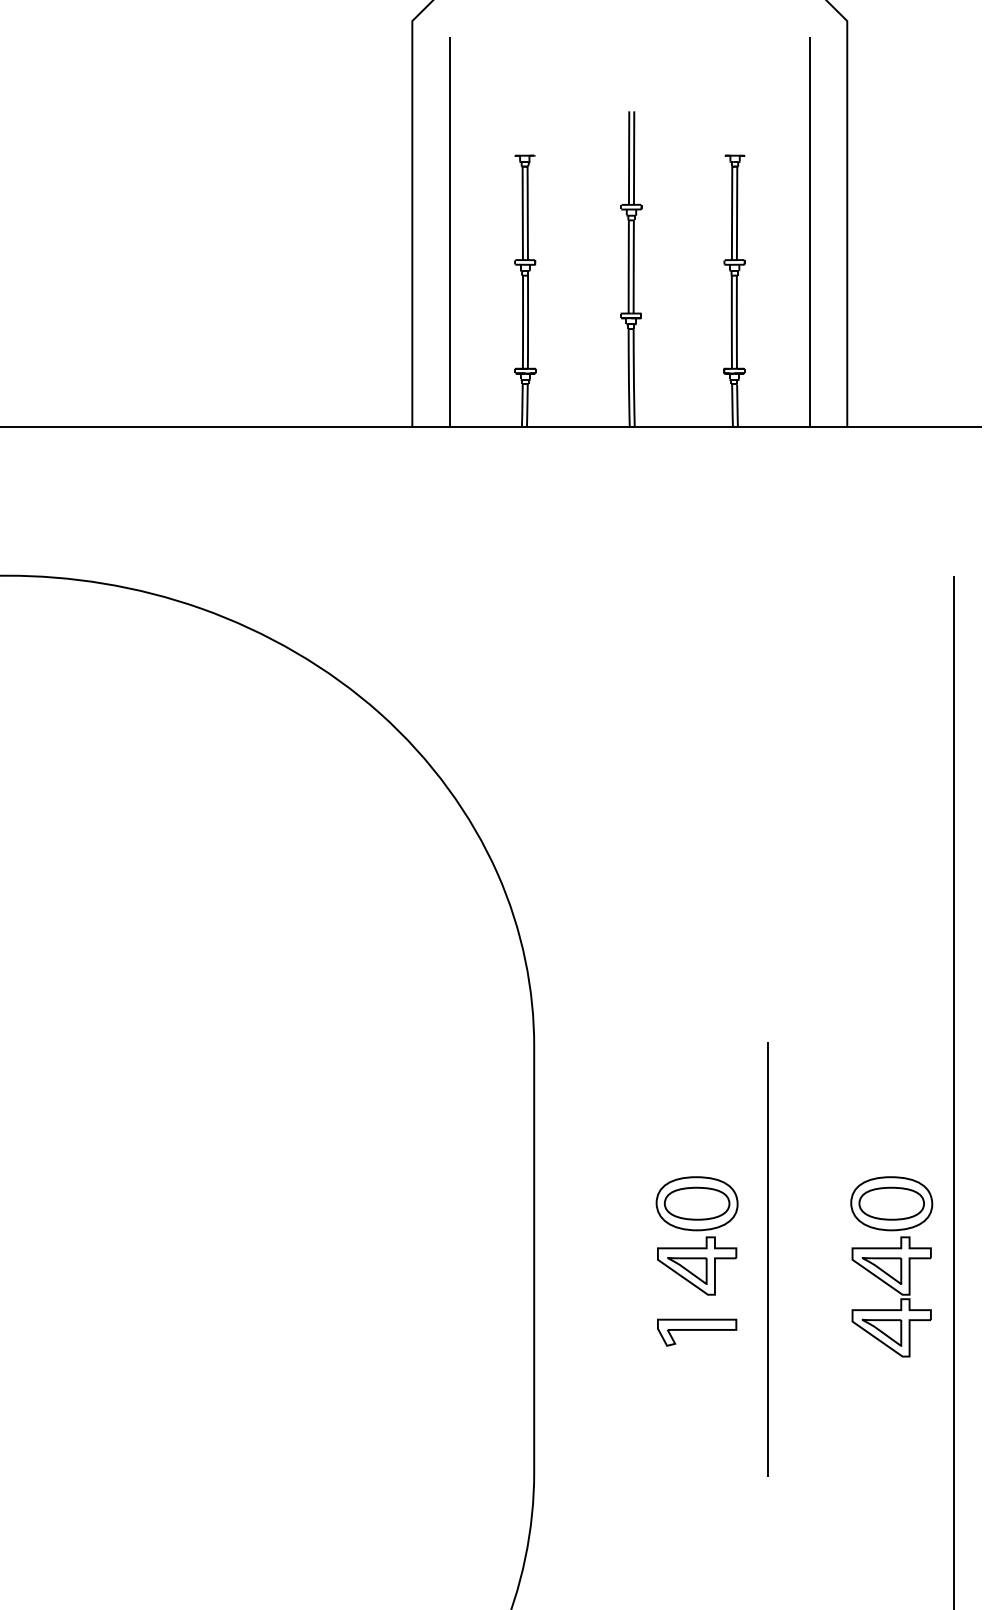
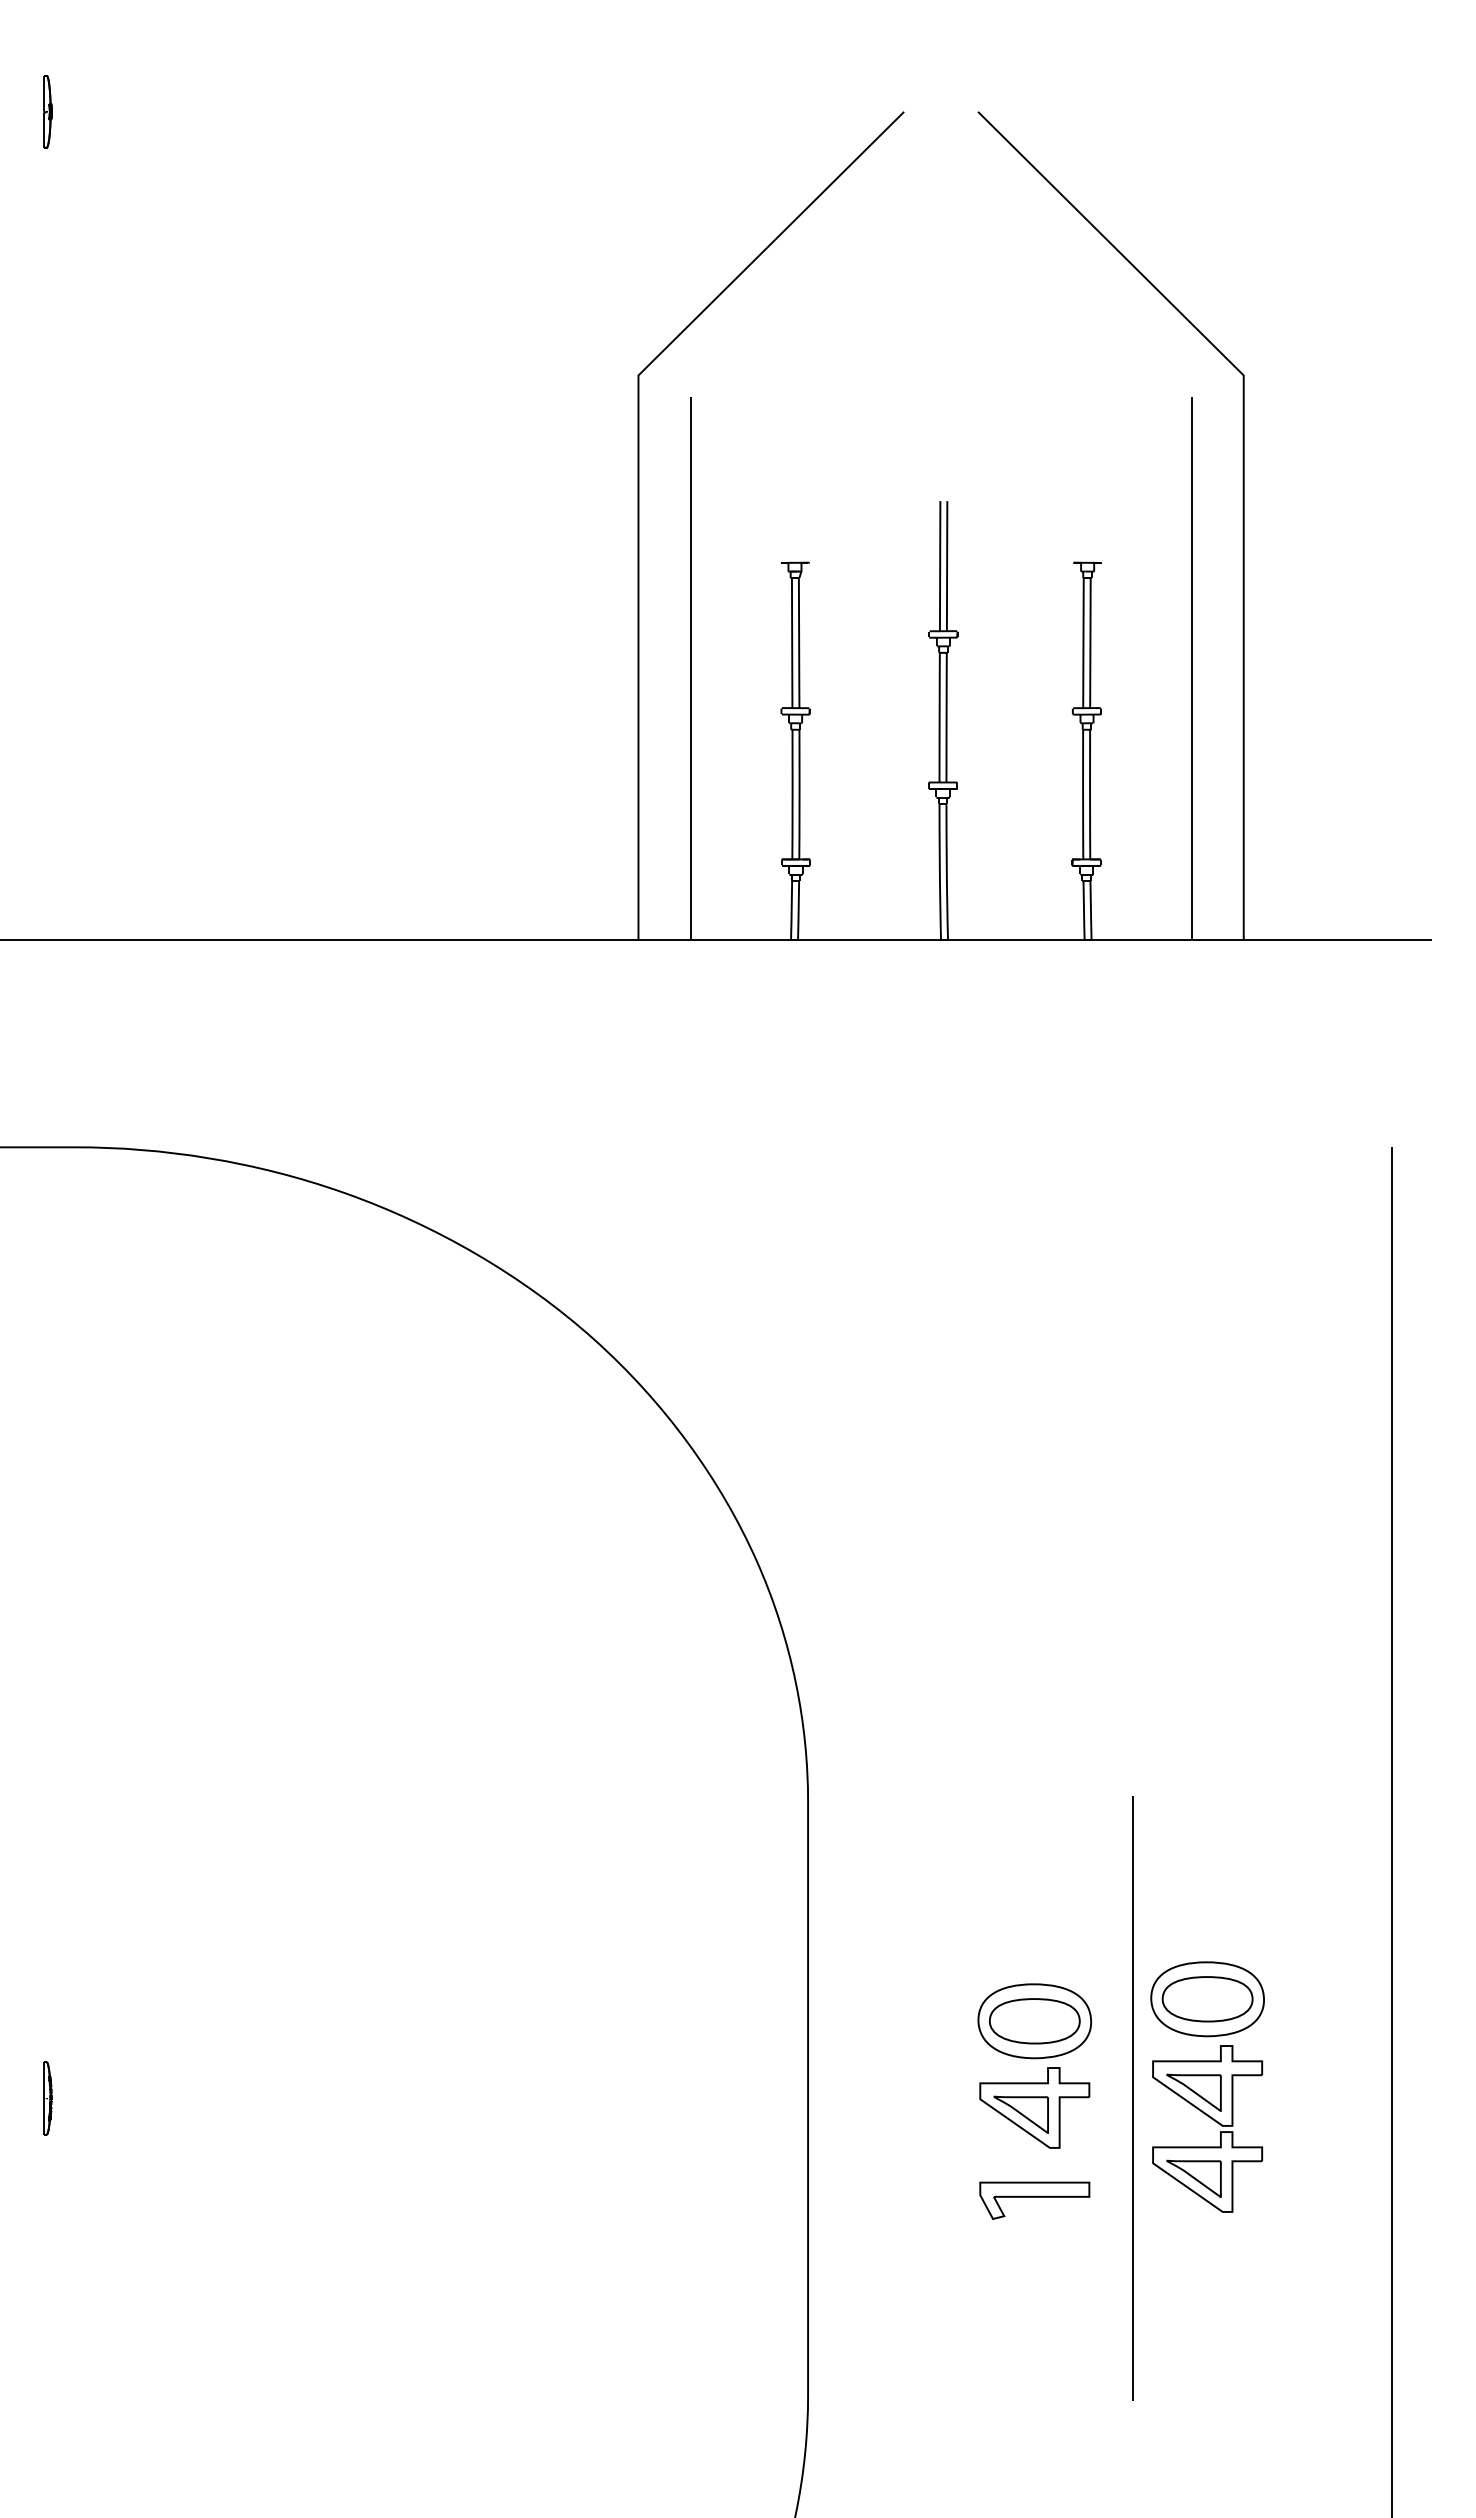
part: (891, 1266) -> (1207, 2086), moved

